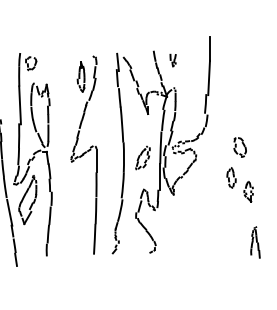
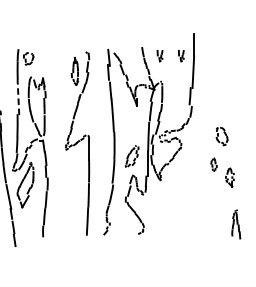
part: (195, 60) -> (180, 56), added
line: (20, 105) -> (18, 97), solid -> dashed
part: (142, 157) -> (131, 155), moved
part: (231, 177) -> (214, 164), size x0.7

